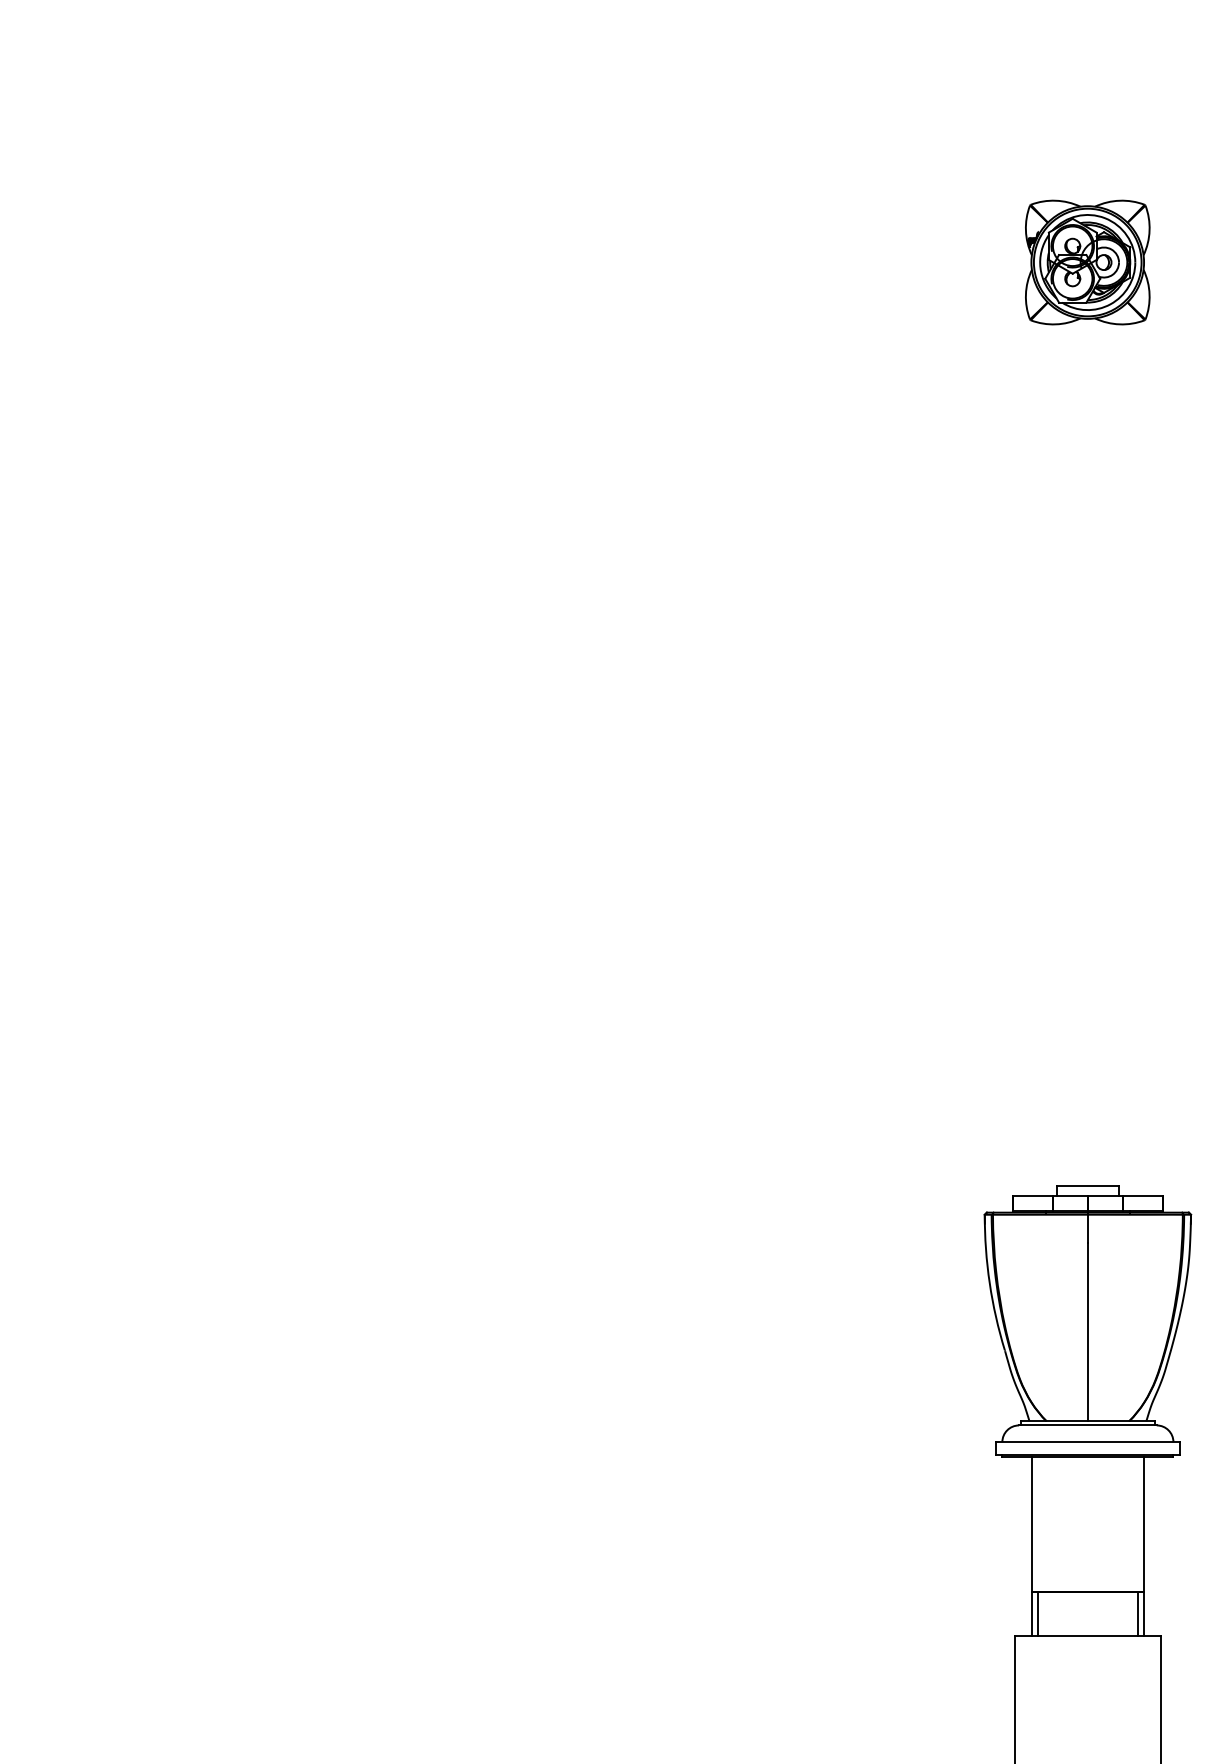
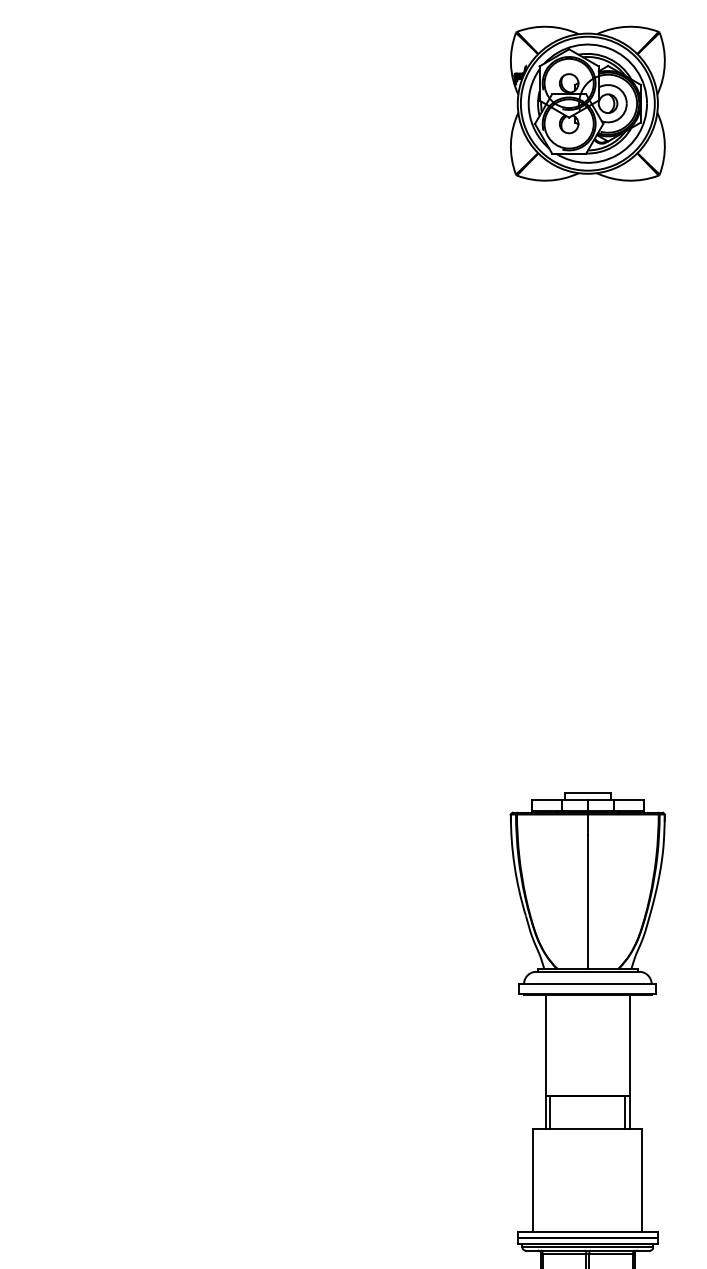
part: (1087, 262) -> (587, 103), size x1.67

